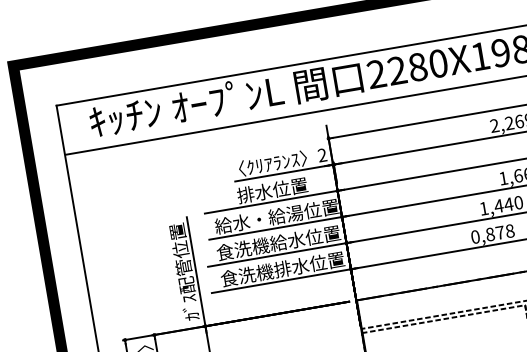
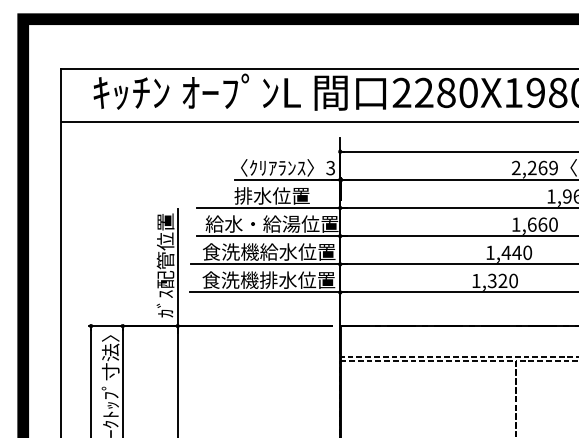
text: (322, 155) -> (330, 168), 2 -> 3
text: (493, 233) -> (495, 280), 0,878 -> 1,320

